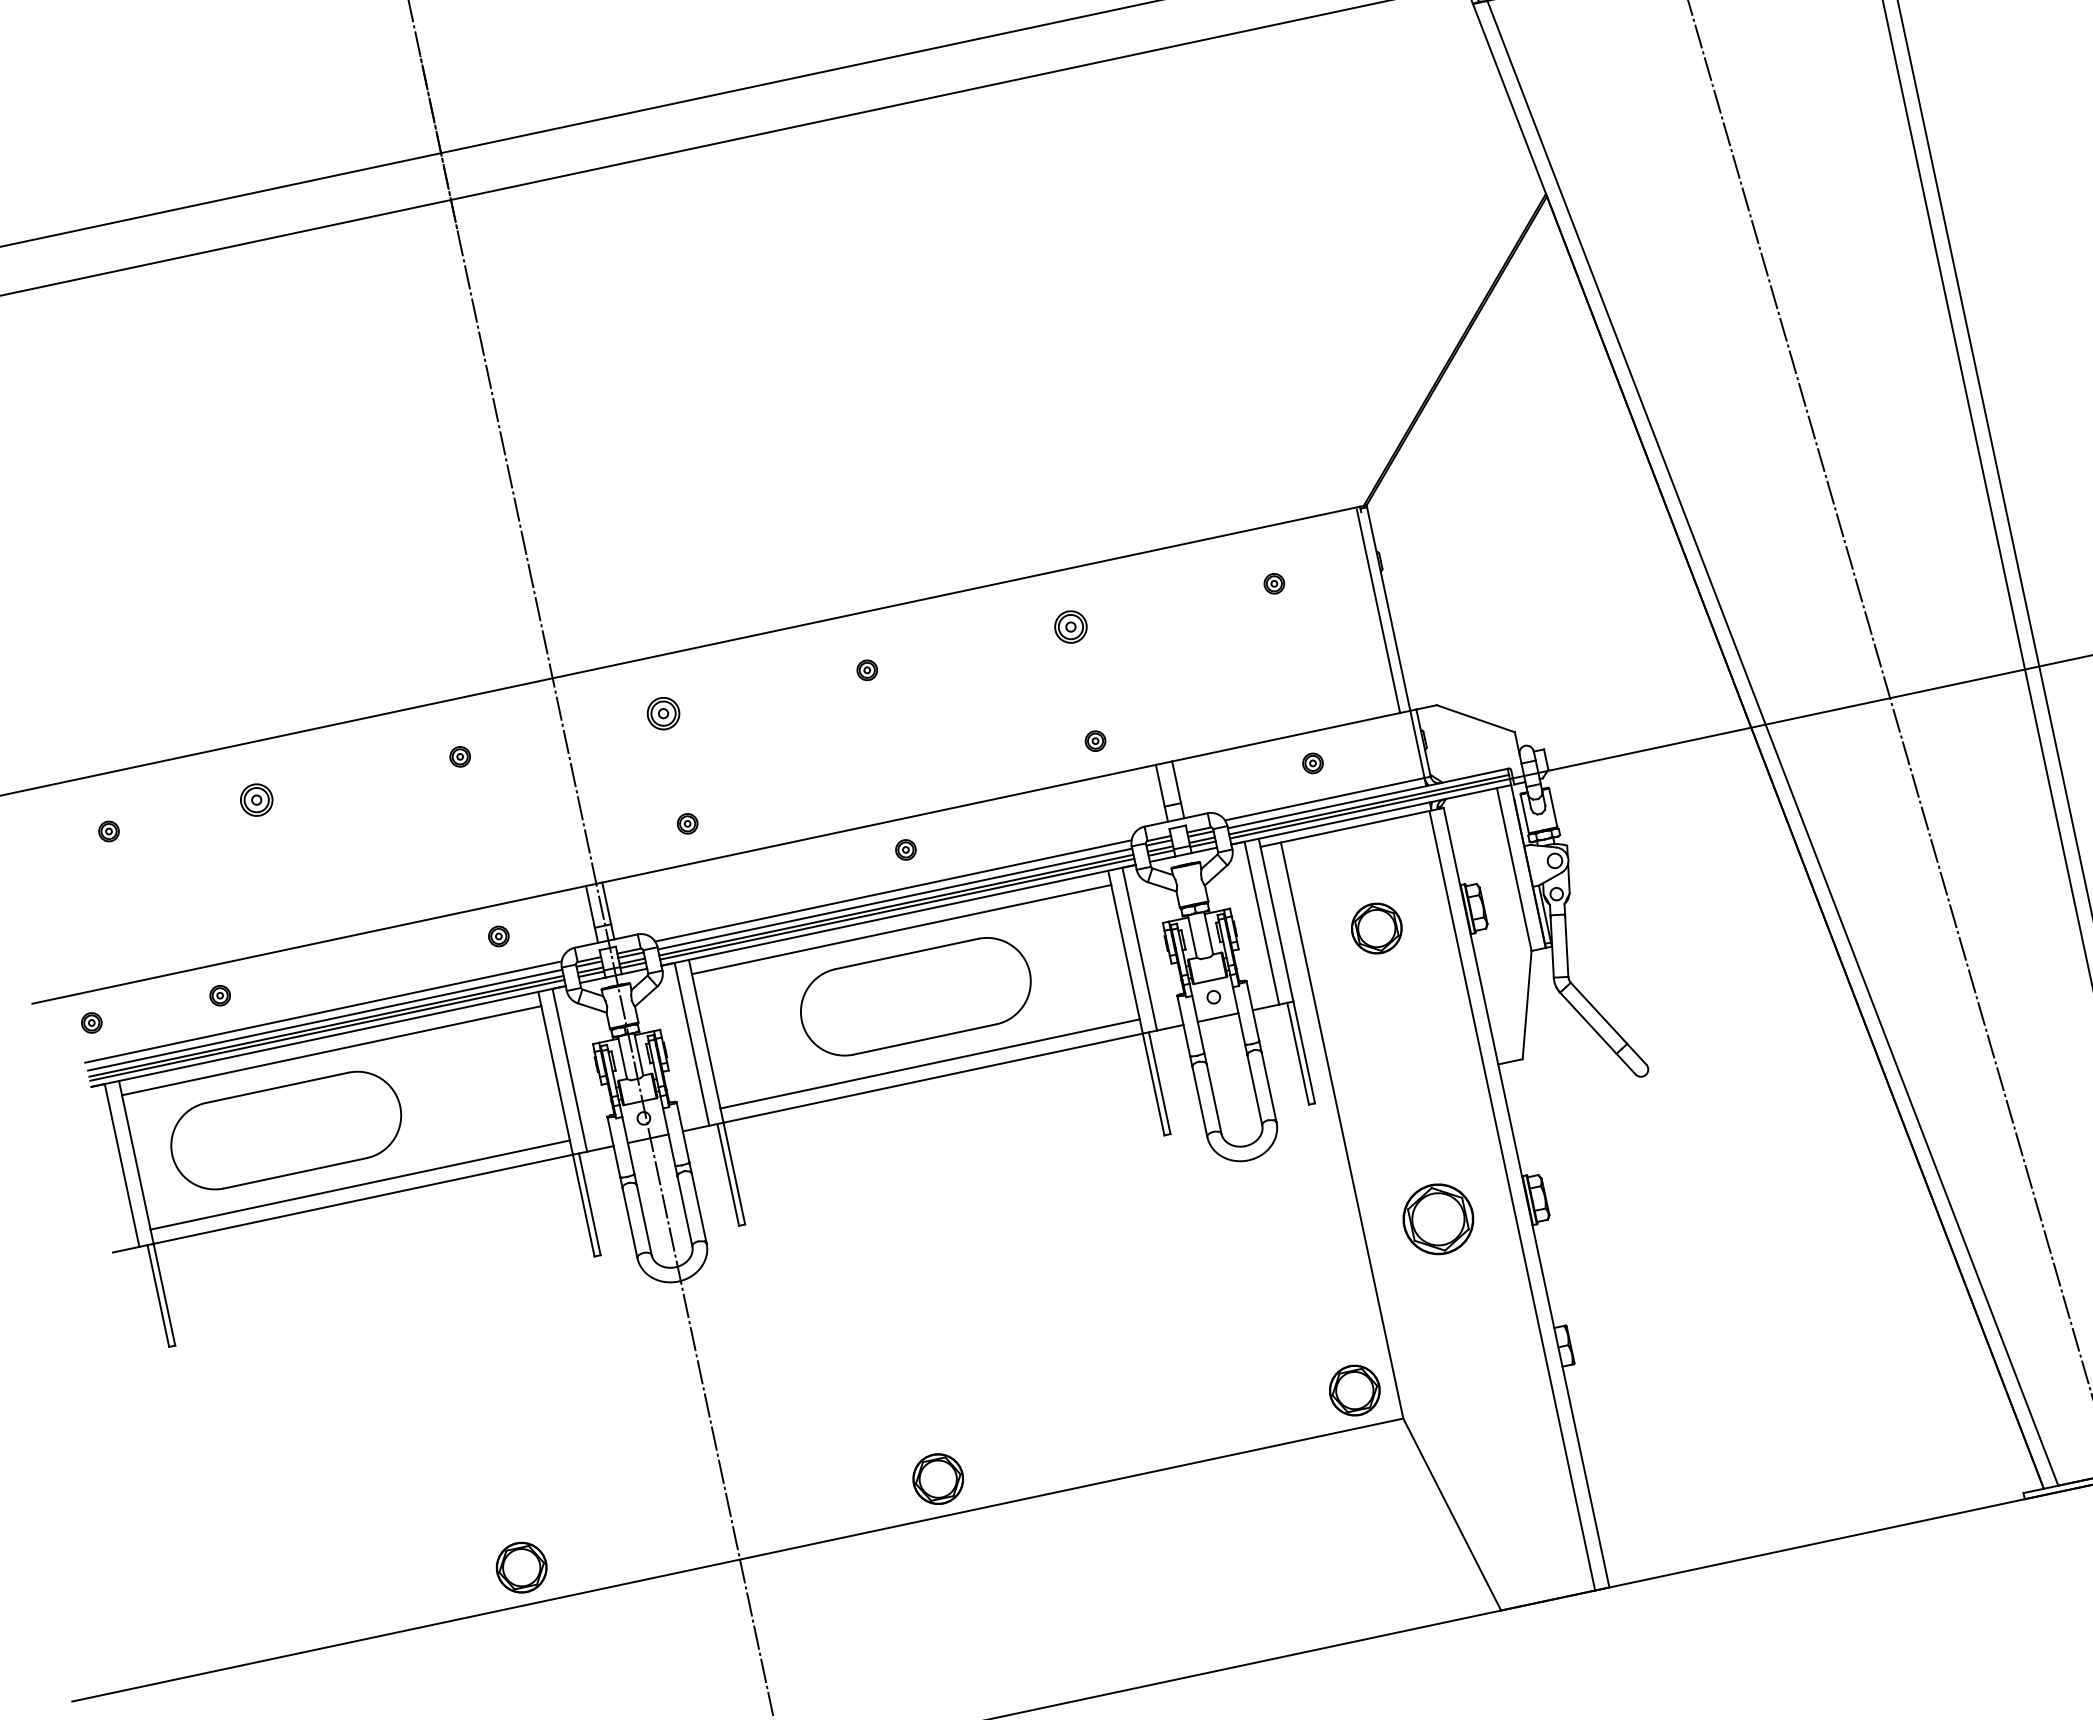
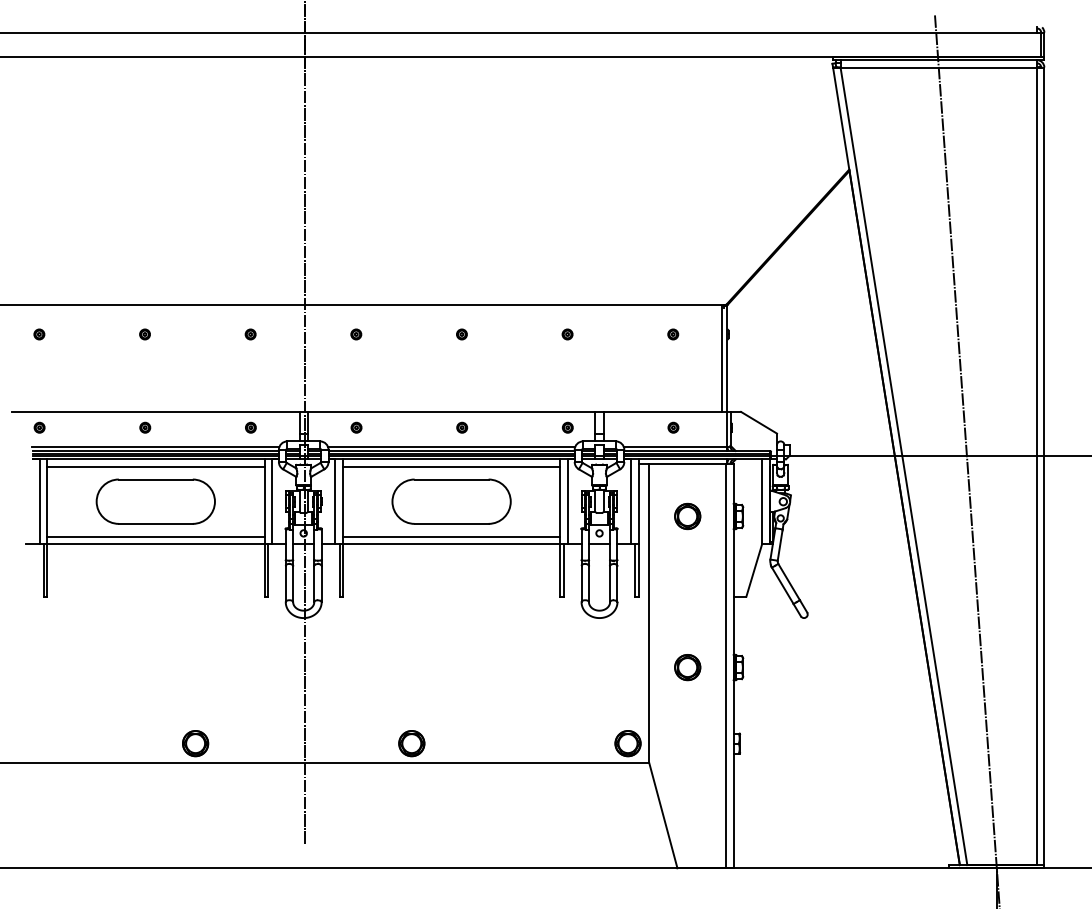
part: (1070, 627) -> (567, 334), size x0.62
part: (664, 713) -> (356, 334), size x0.62
part: (1094, 740) -> (567, 427), moved
part: (255, 800) -> (144, 334), size x0.62
part: (687, 823) -> (356, 427), moved
part: (109, 831) -> (39, 334), moved
part: (220, 995) -> (145, 427), moved
part: (285, 1130) -> (155, 501), moved
part: (1438, 1219) -> (687, 667), size x0.71

